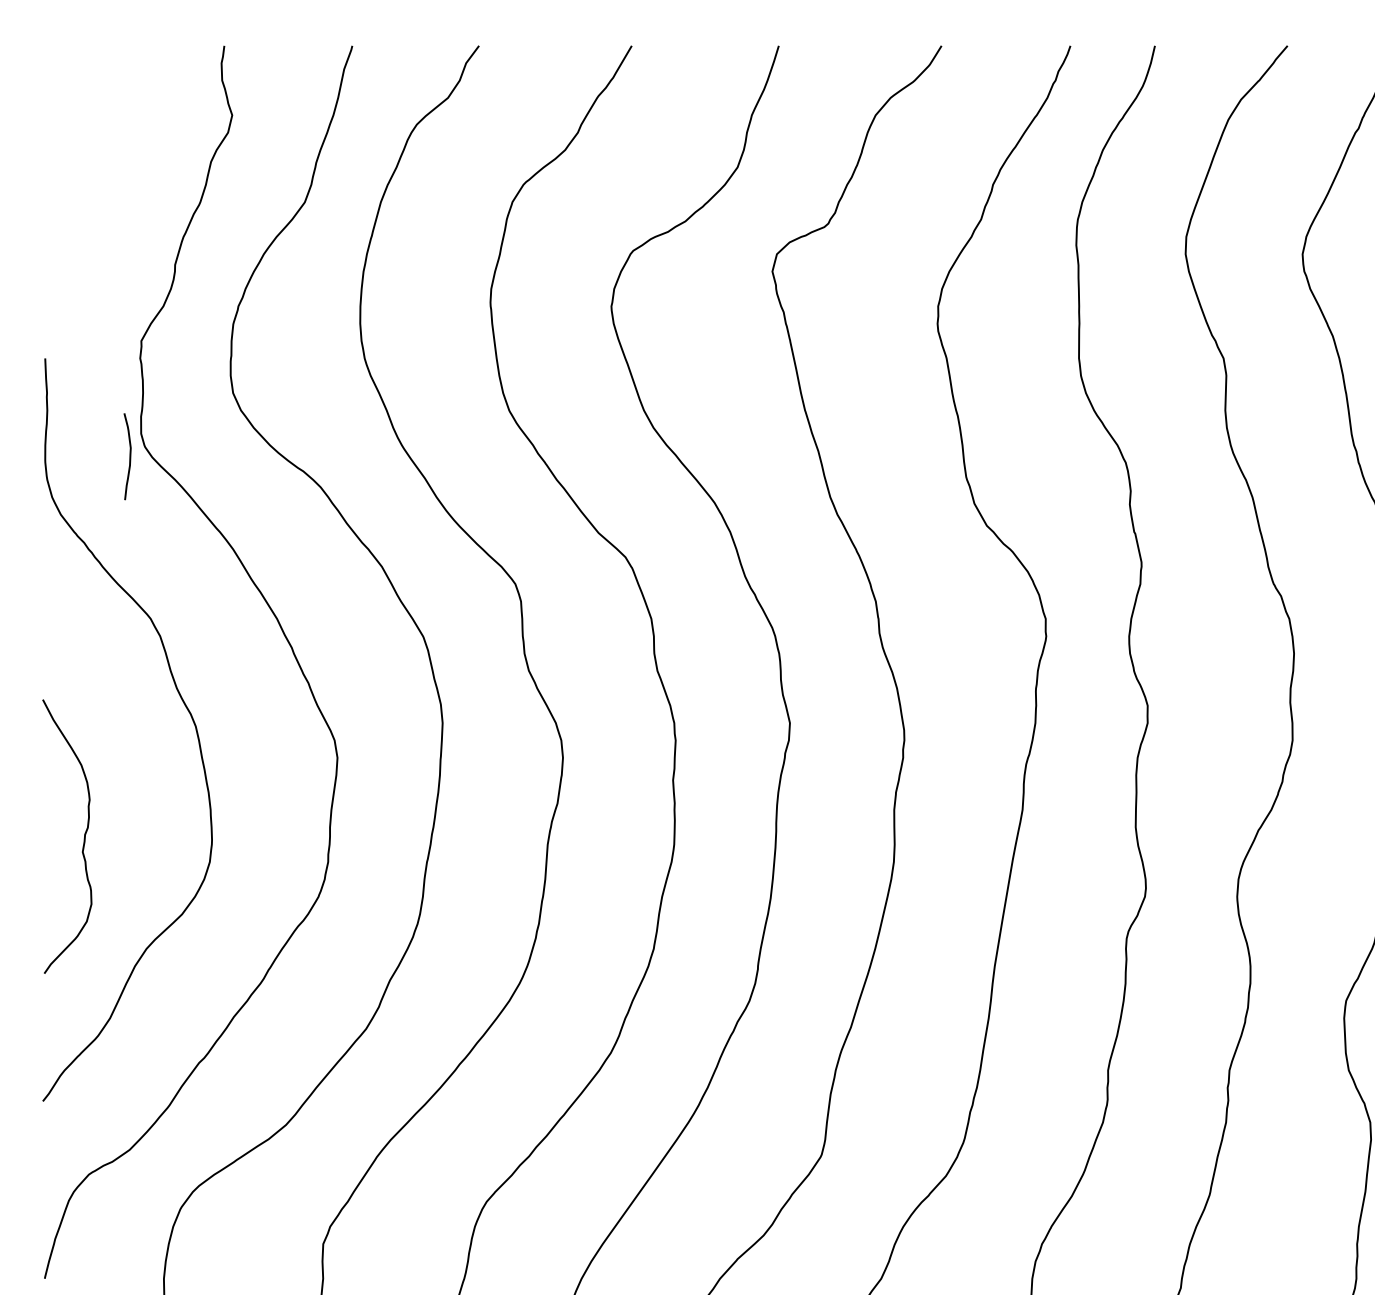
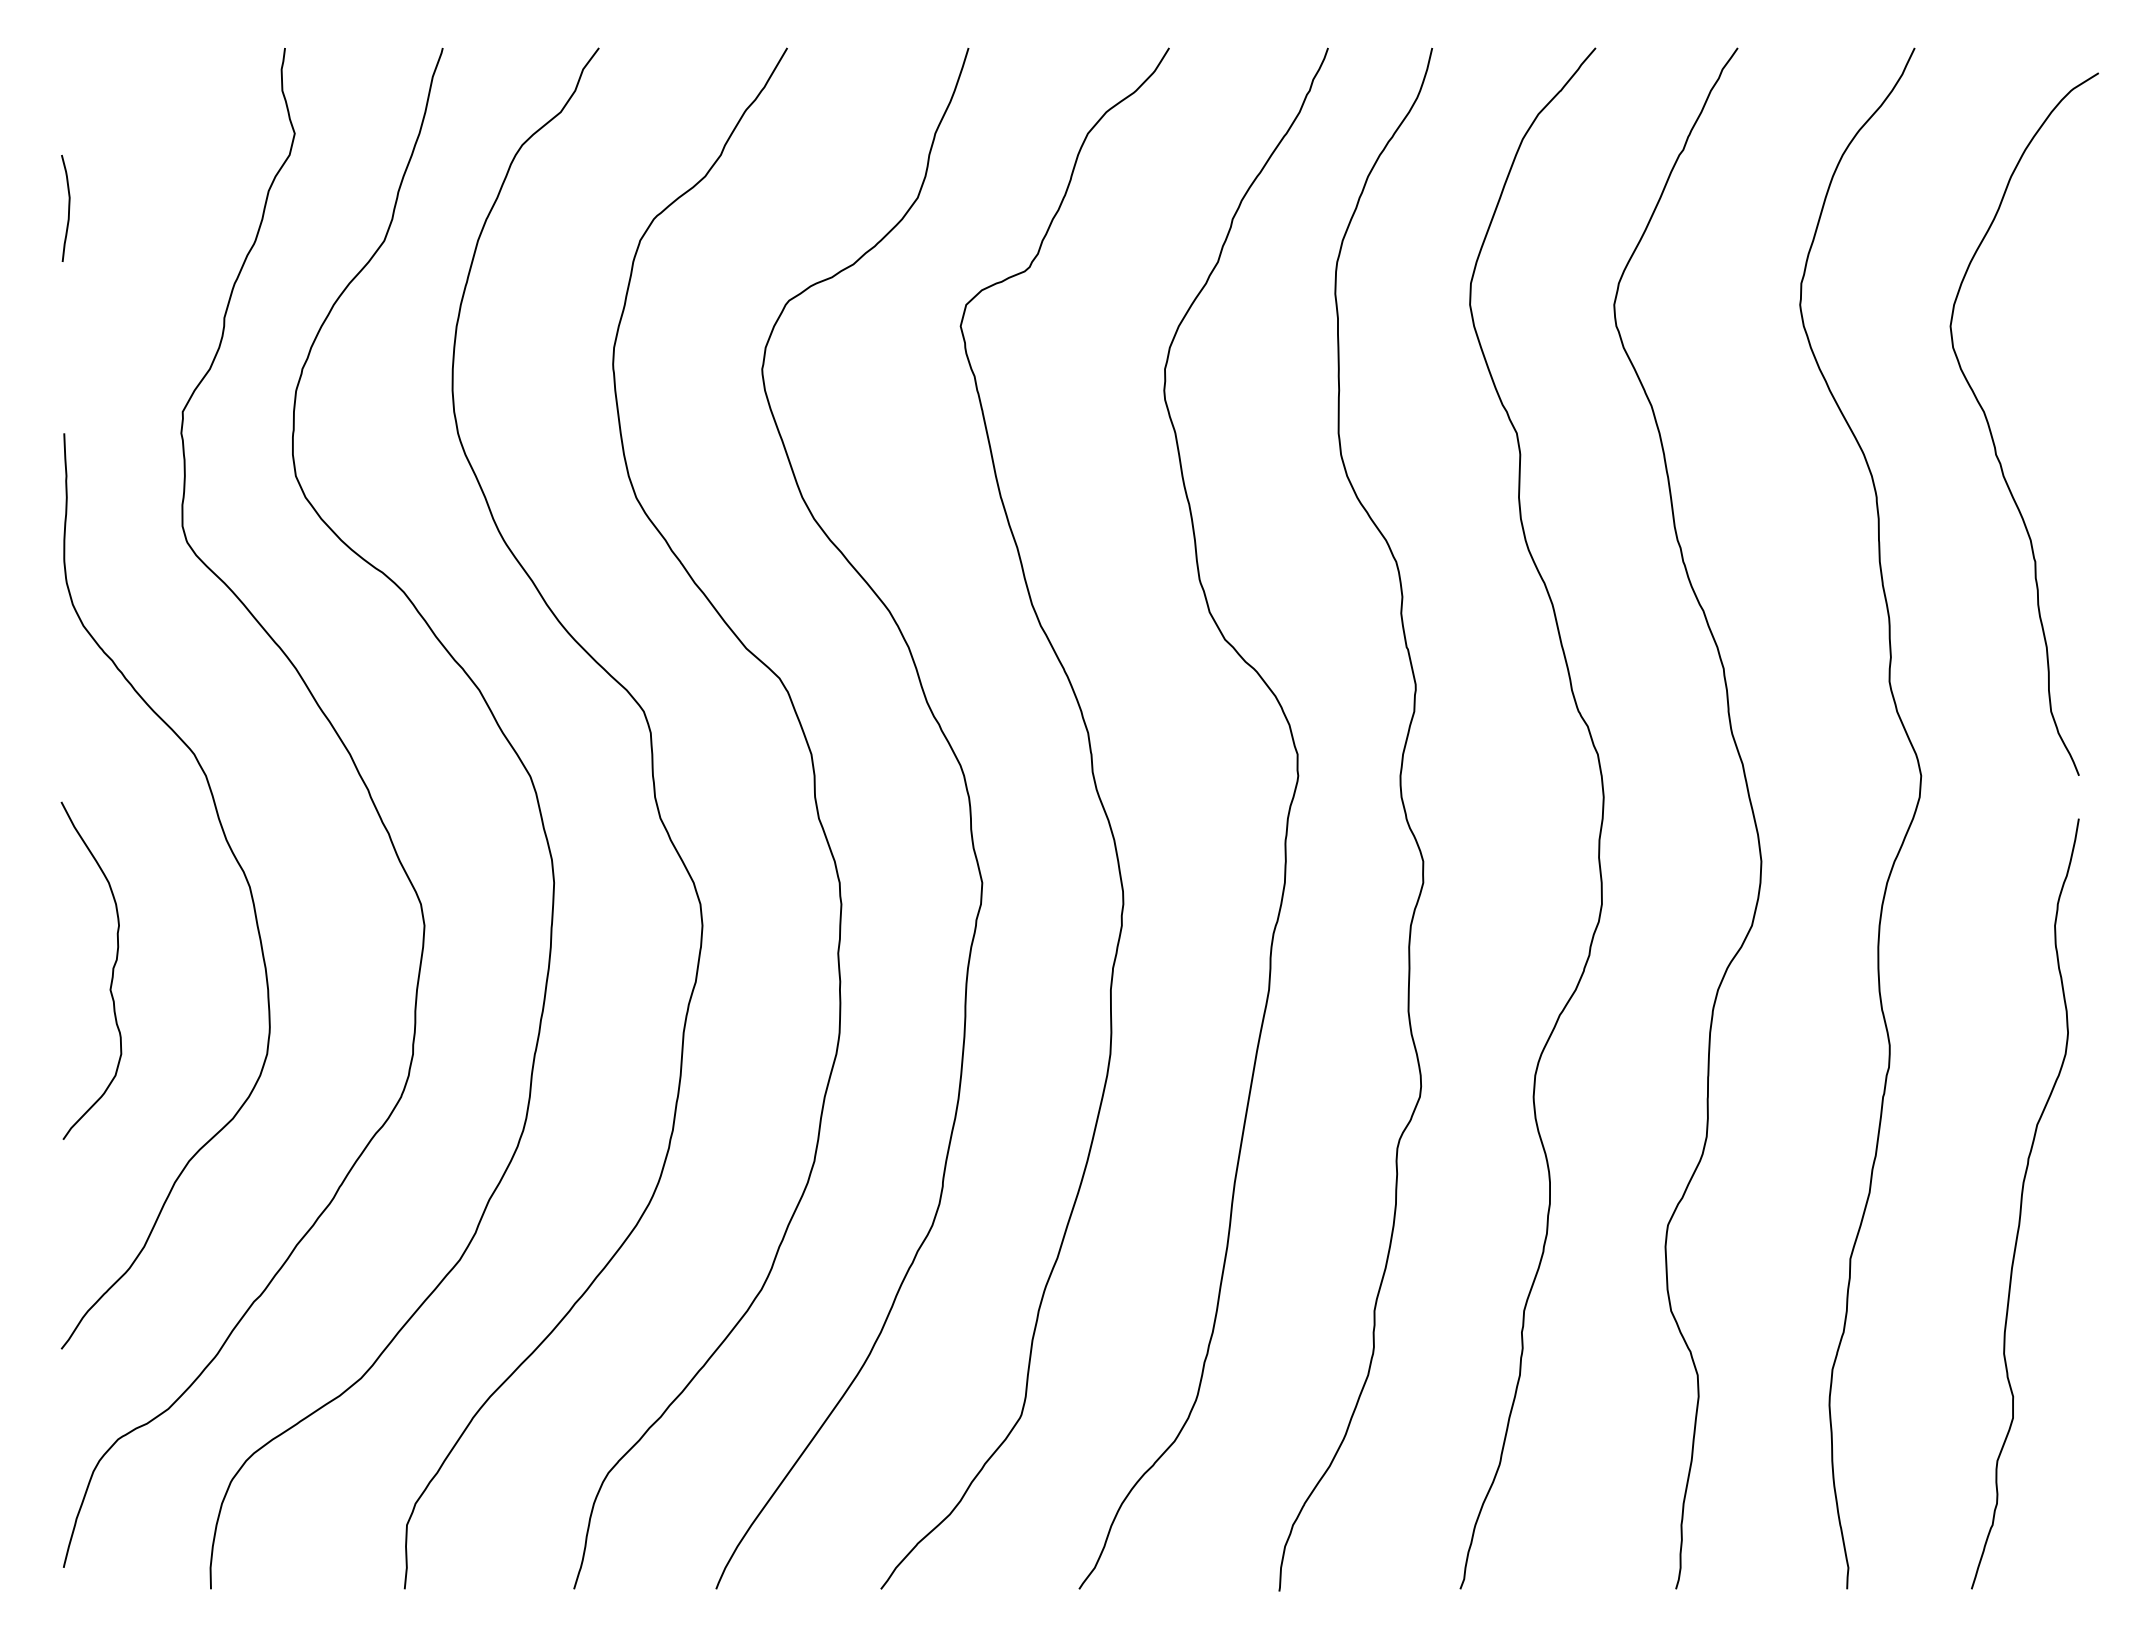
curve: (129, 456) -> (68, 208), moved
curve: (83, 841) -> (111, 976), moved

